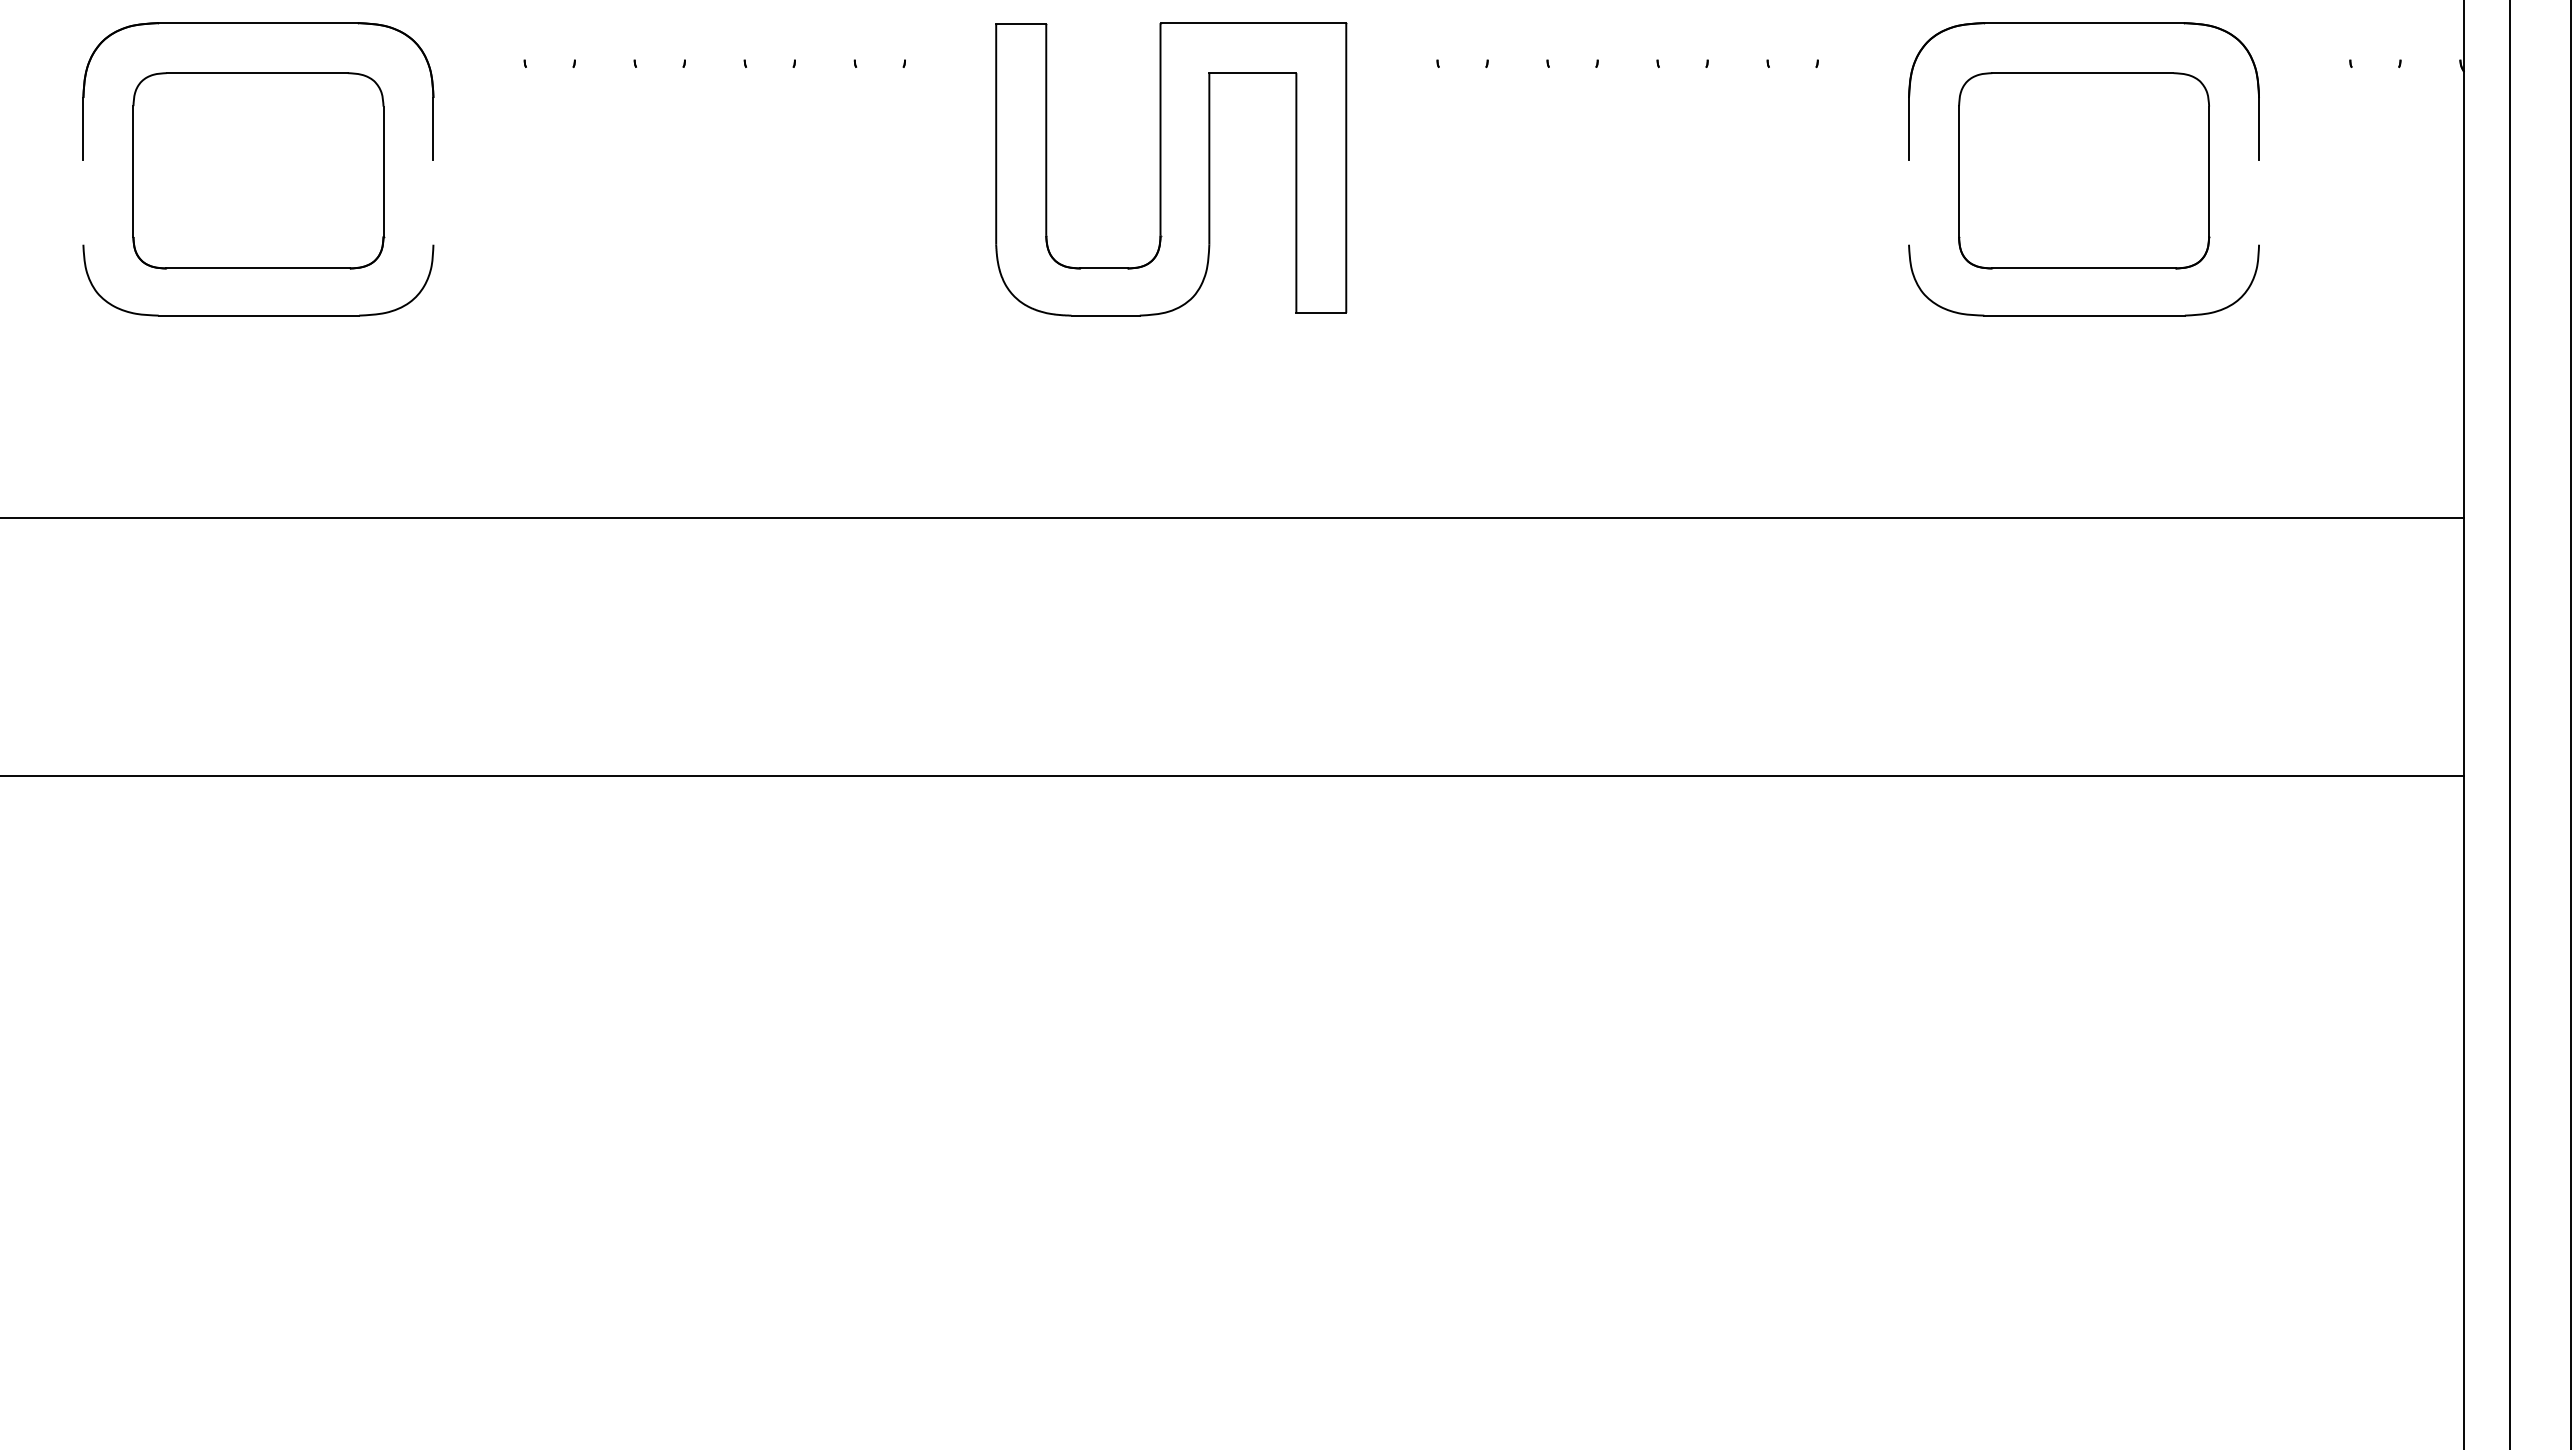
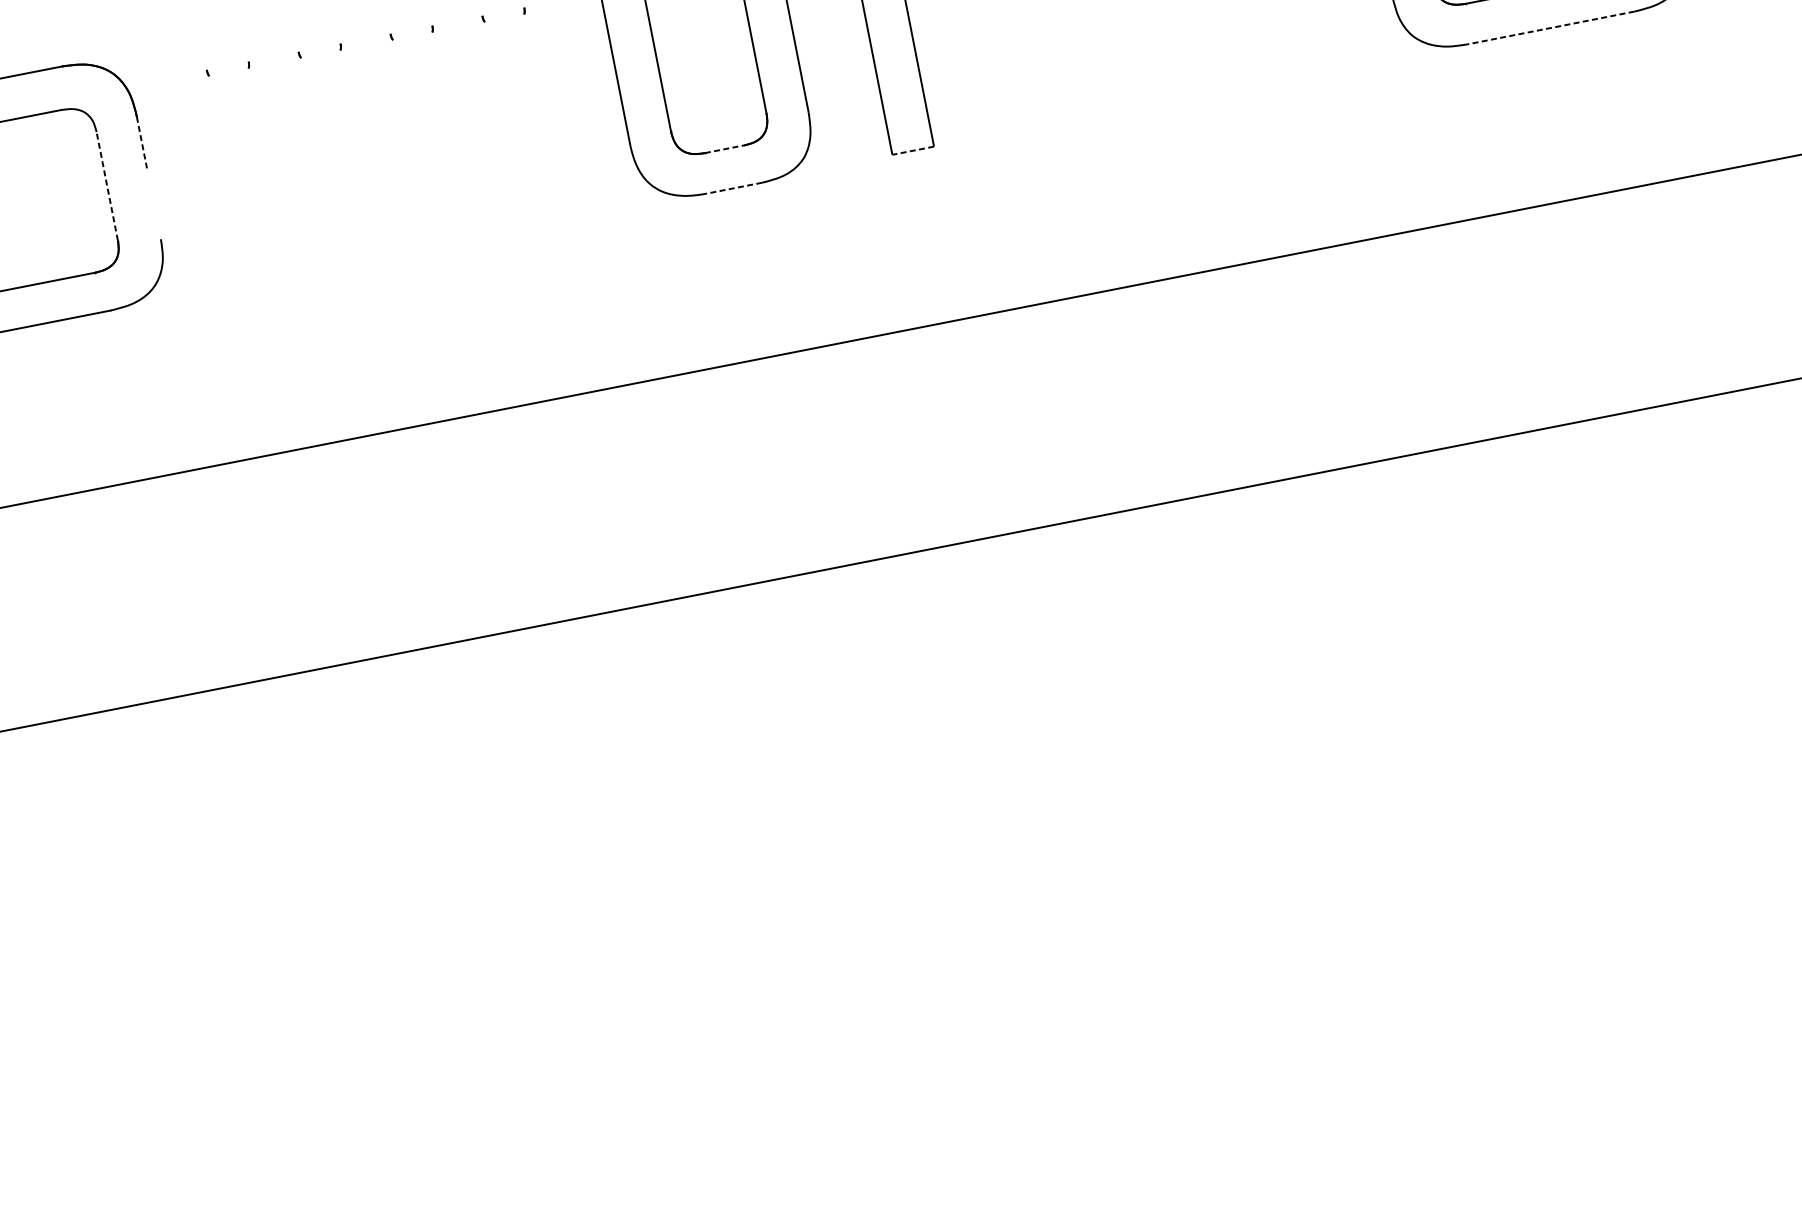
line: (433, 128) -> (141, 142), solid -> dashed
line: (383, 171) -> (107, 186), solid -> dashed
line: (1104, 268) -> (724, 149), solid -> dashed
line: (1321, 312) -> (913, 150), solid -> dashed
line: (1105, 315) -> (733, 188), solid -> dashed
line: (2084, 315) -> (1550, 27), solid -> dashed

